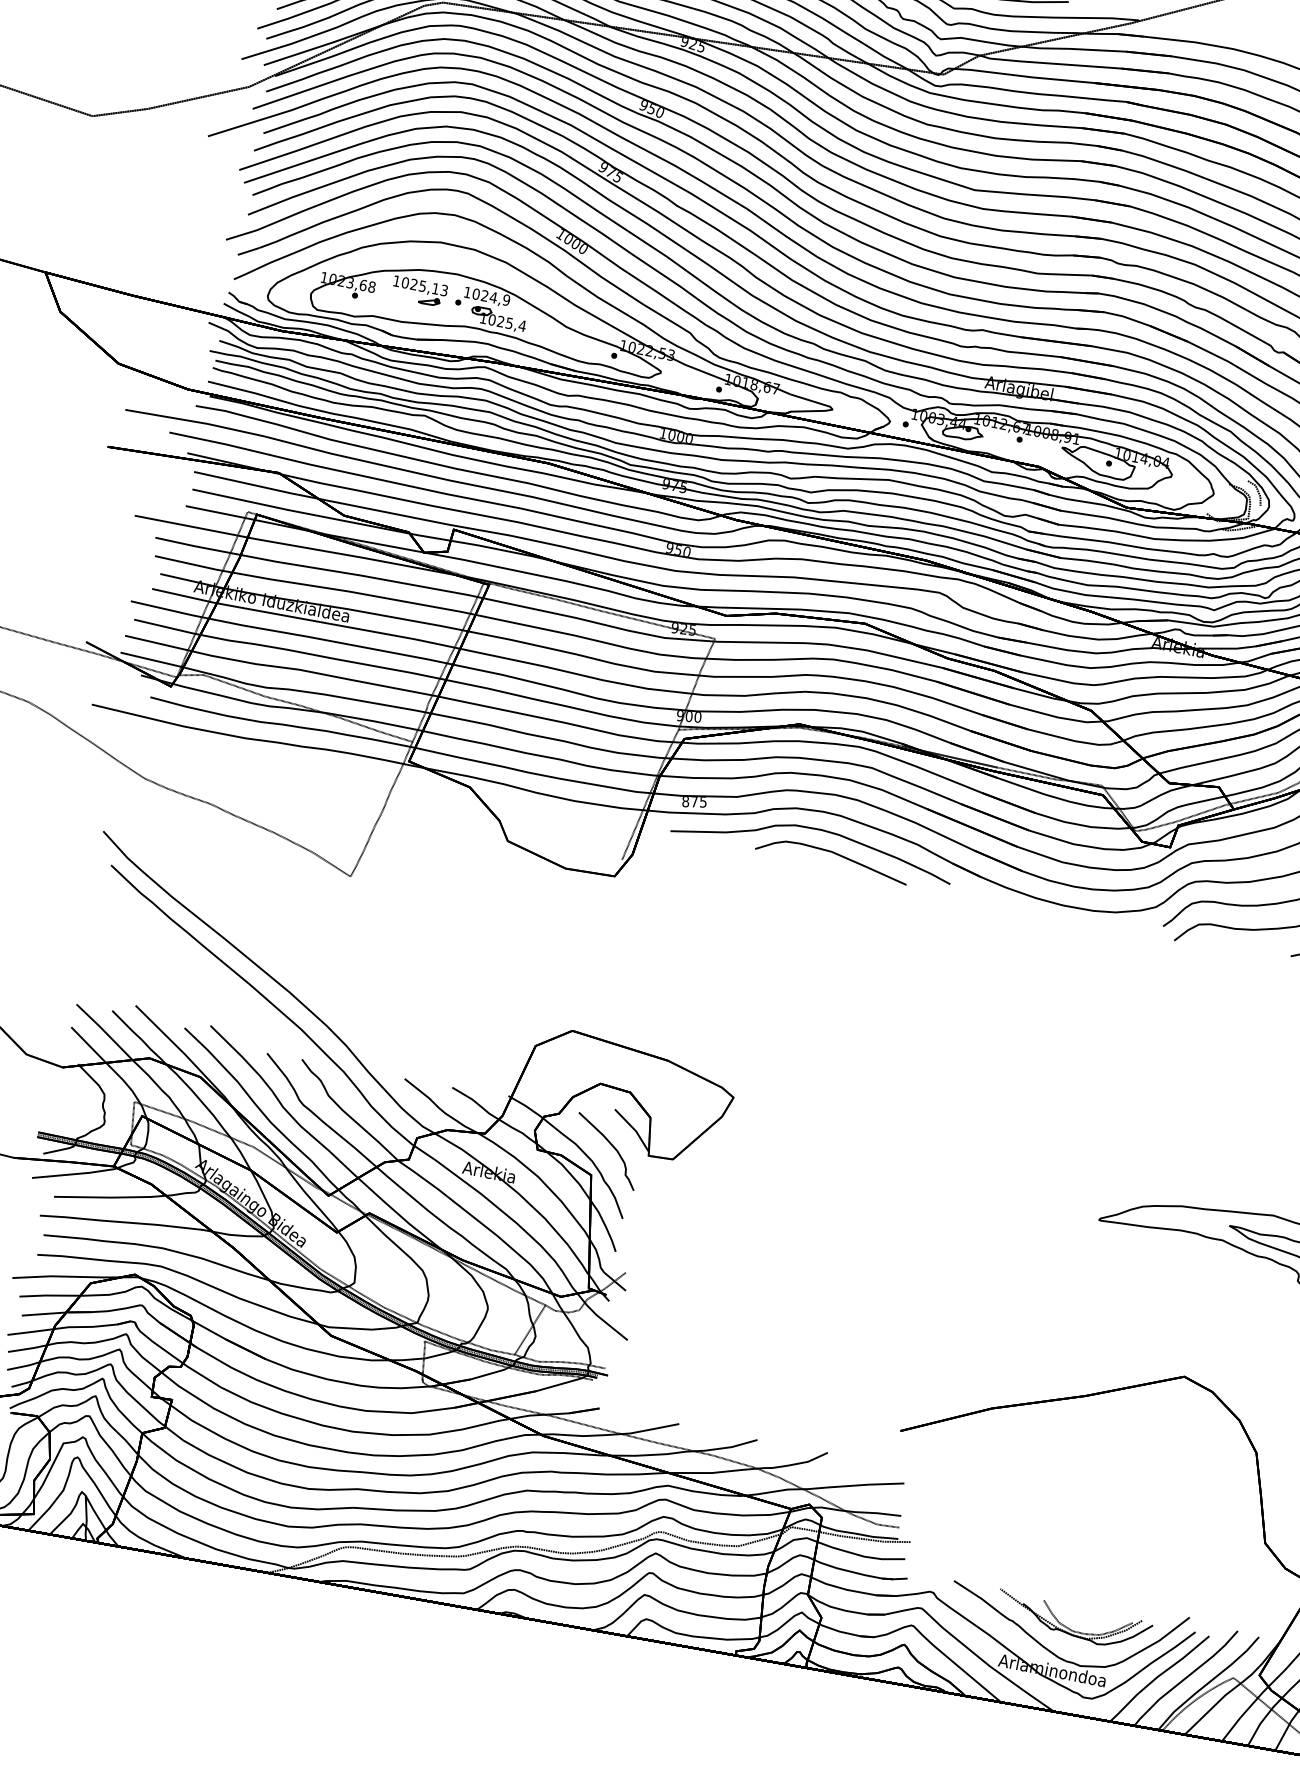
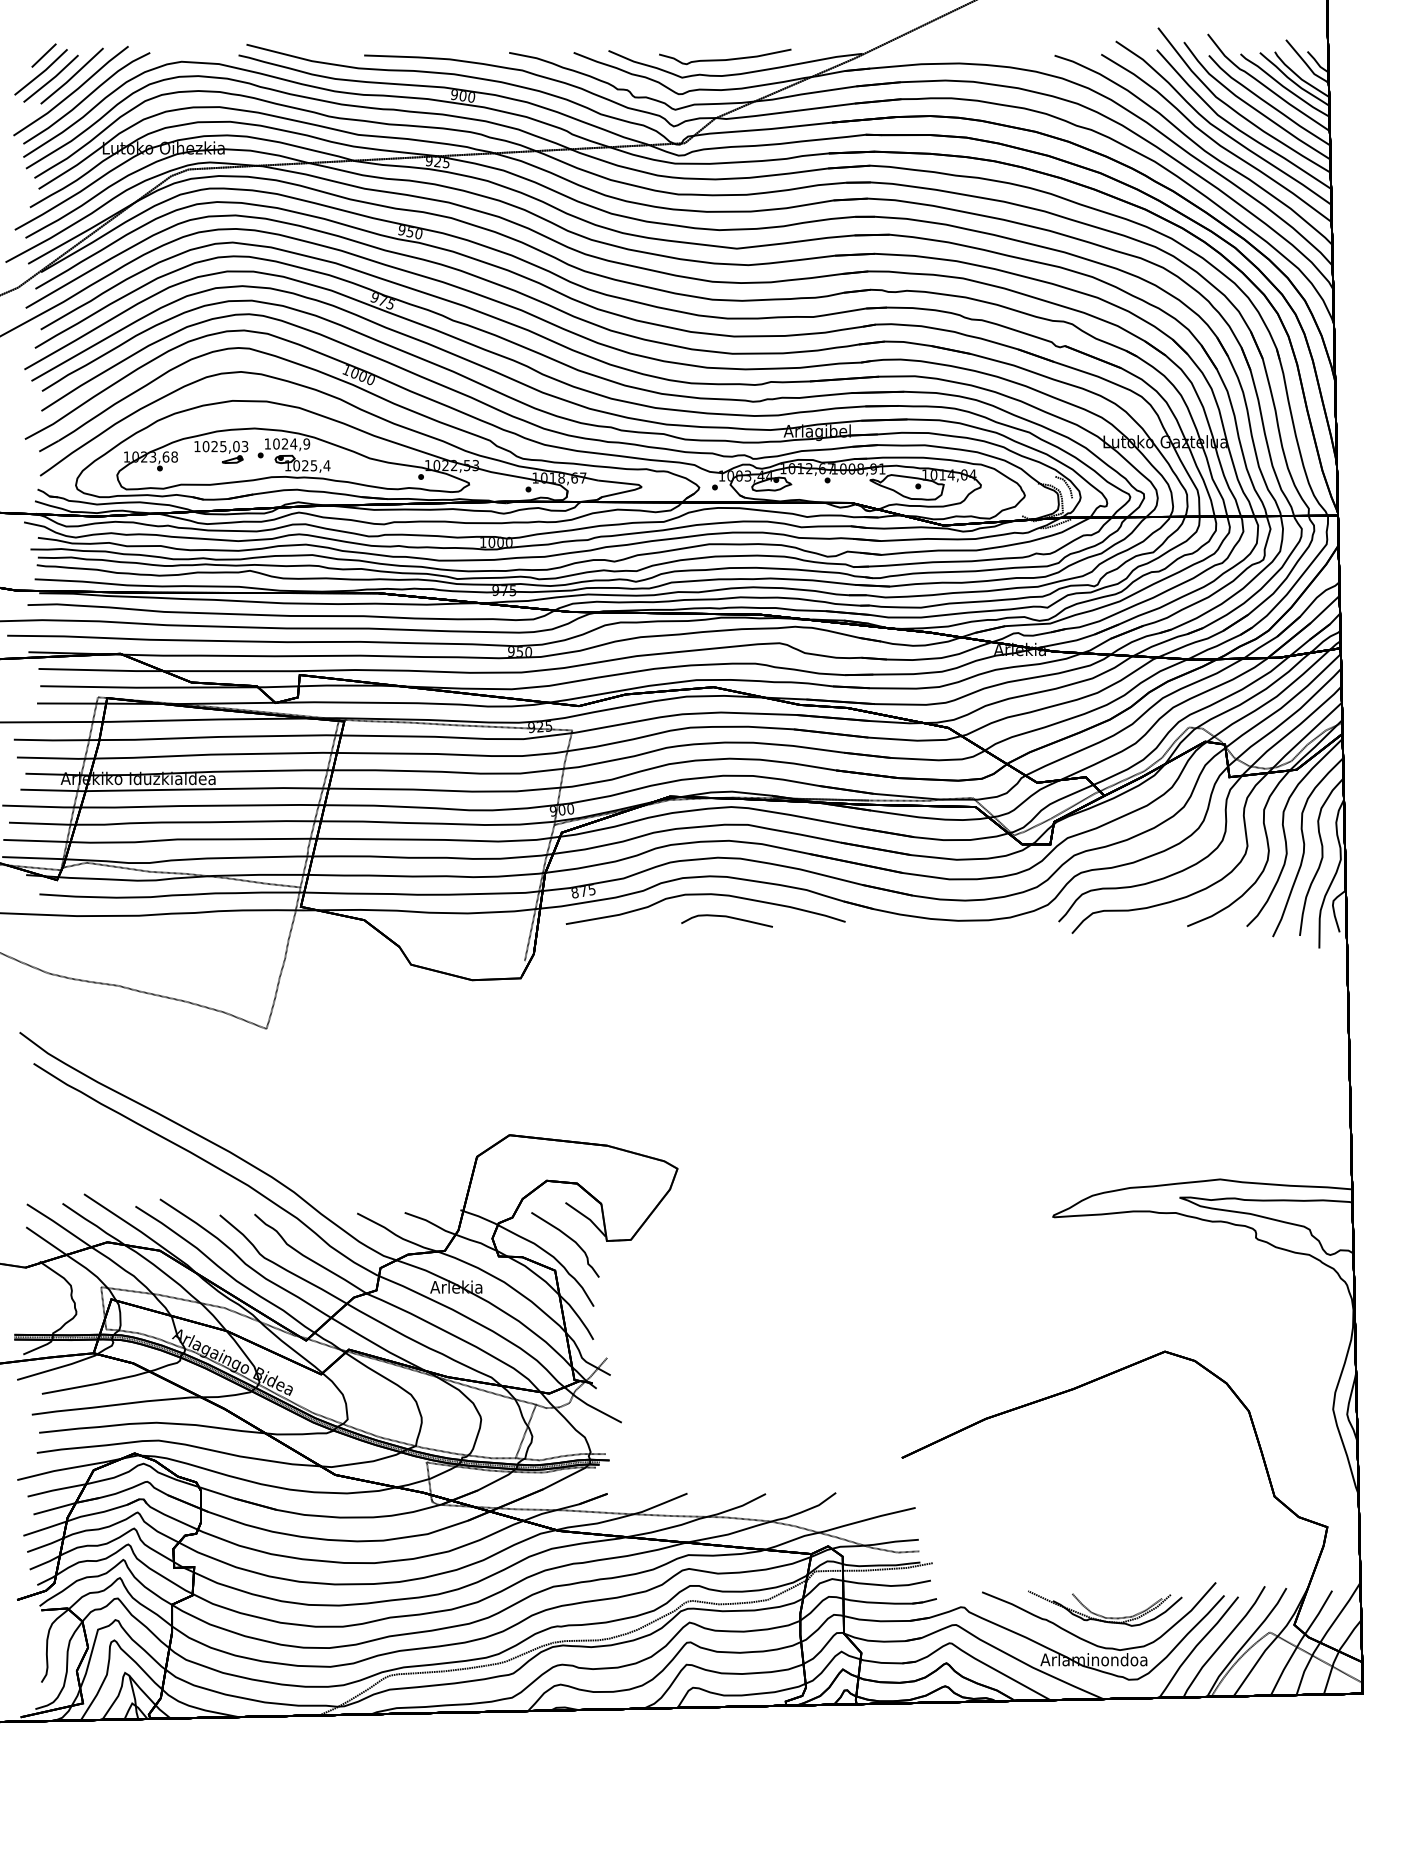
text: (435, 288) -> (236, 446), 1025,13 -> 1025,03
part: (831, 859) -> (726, 920), size x0.6

